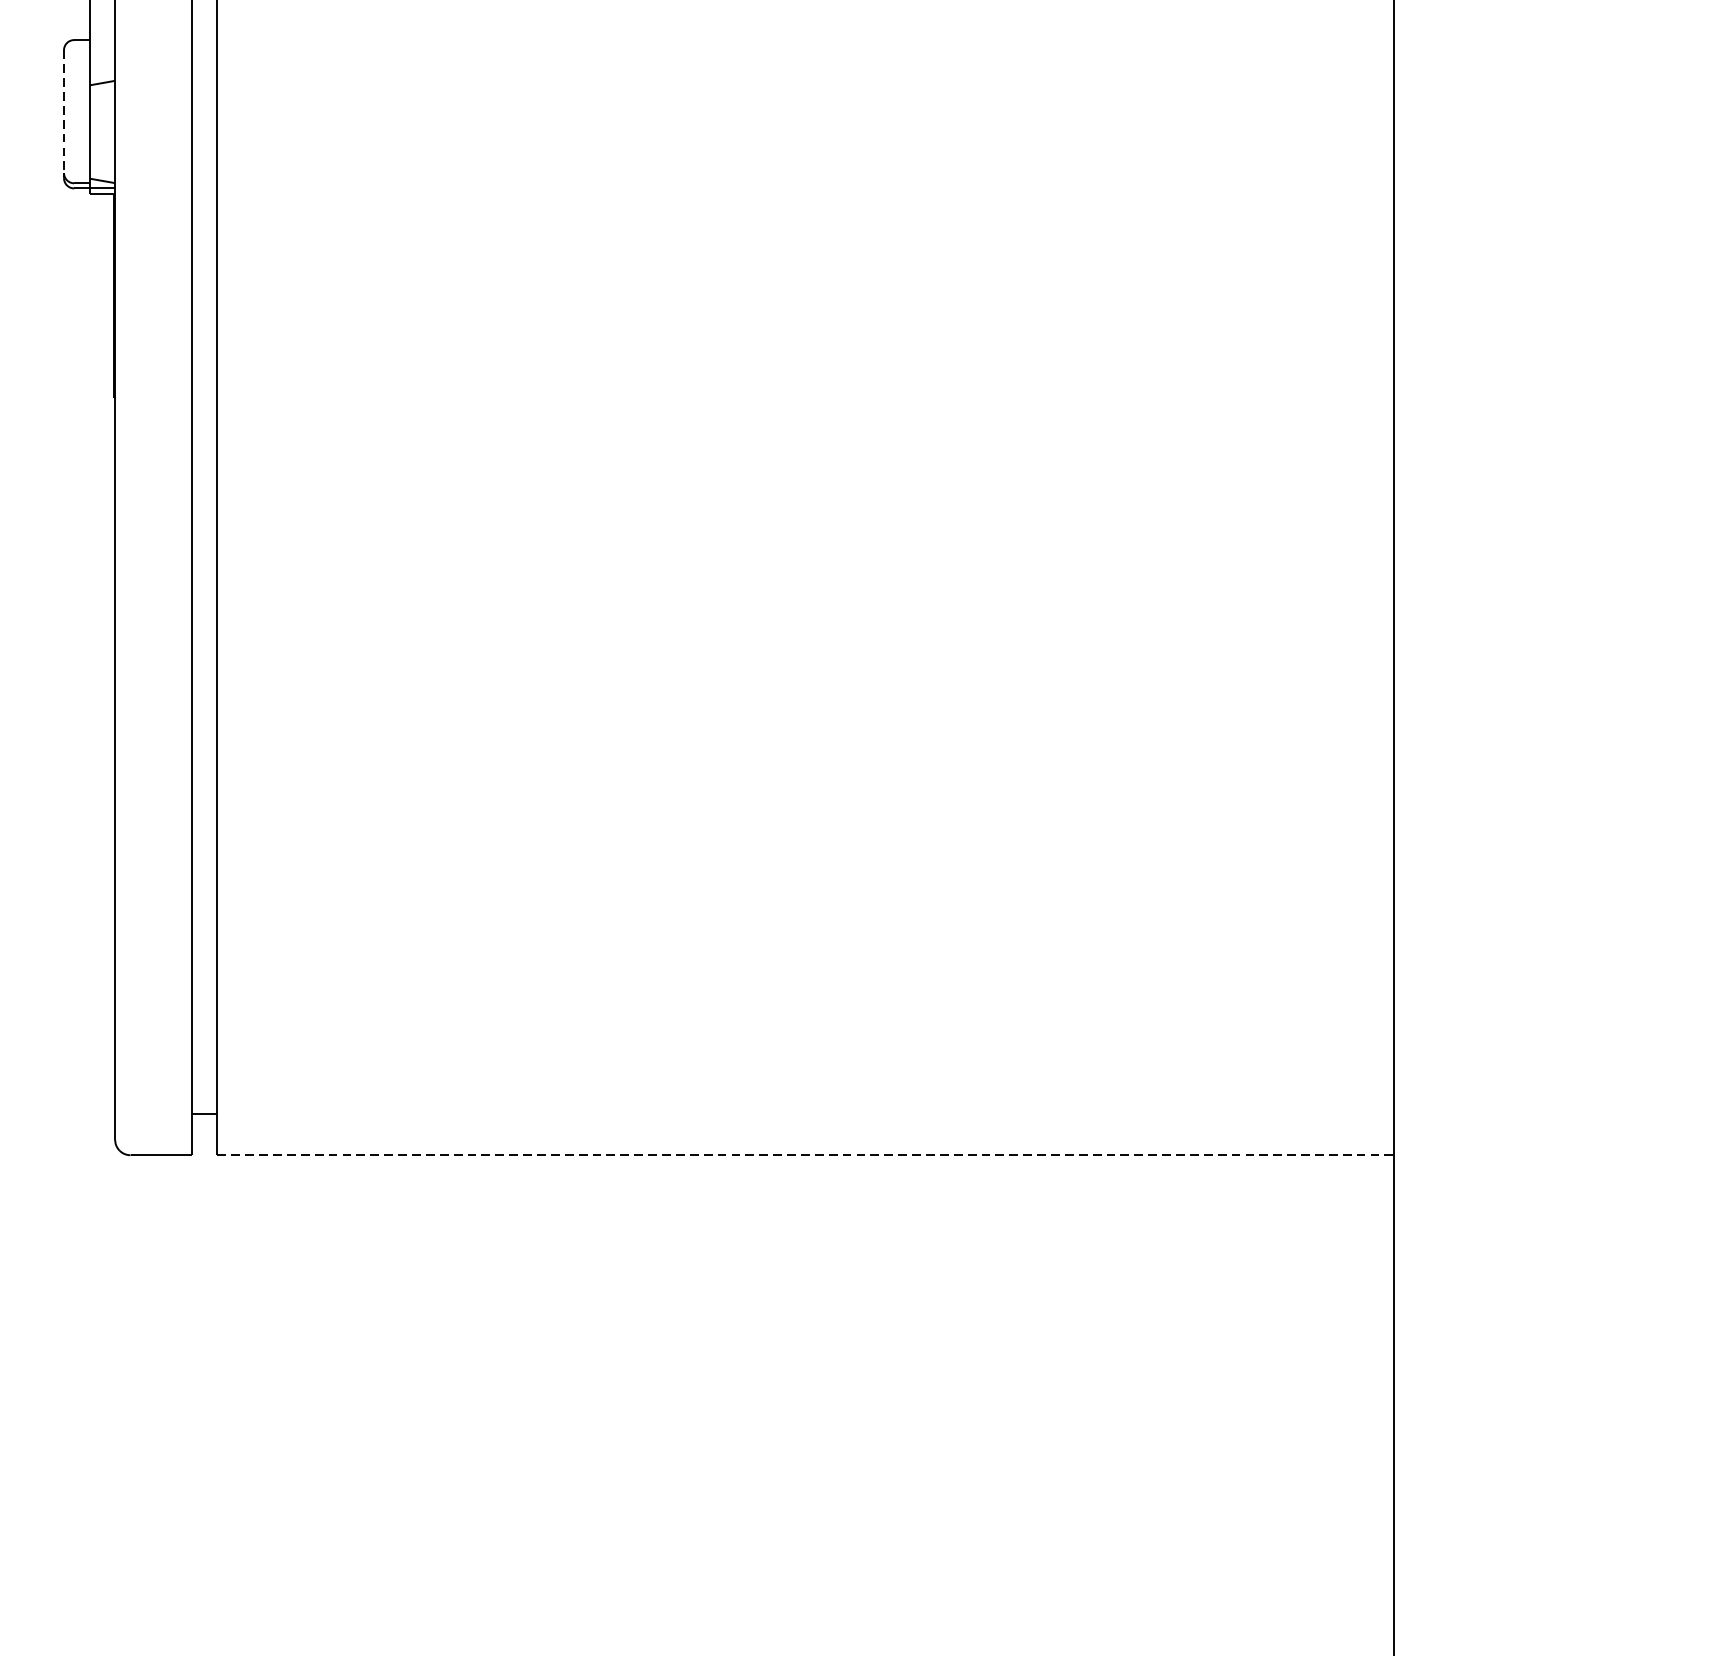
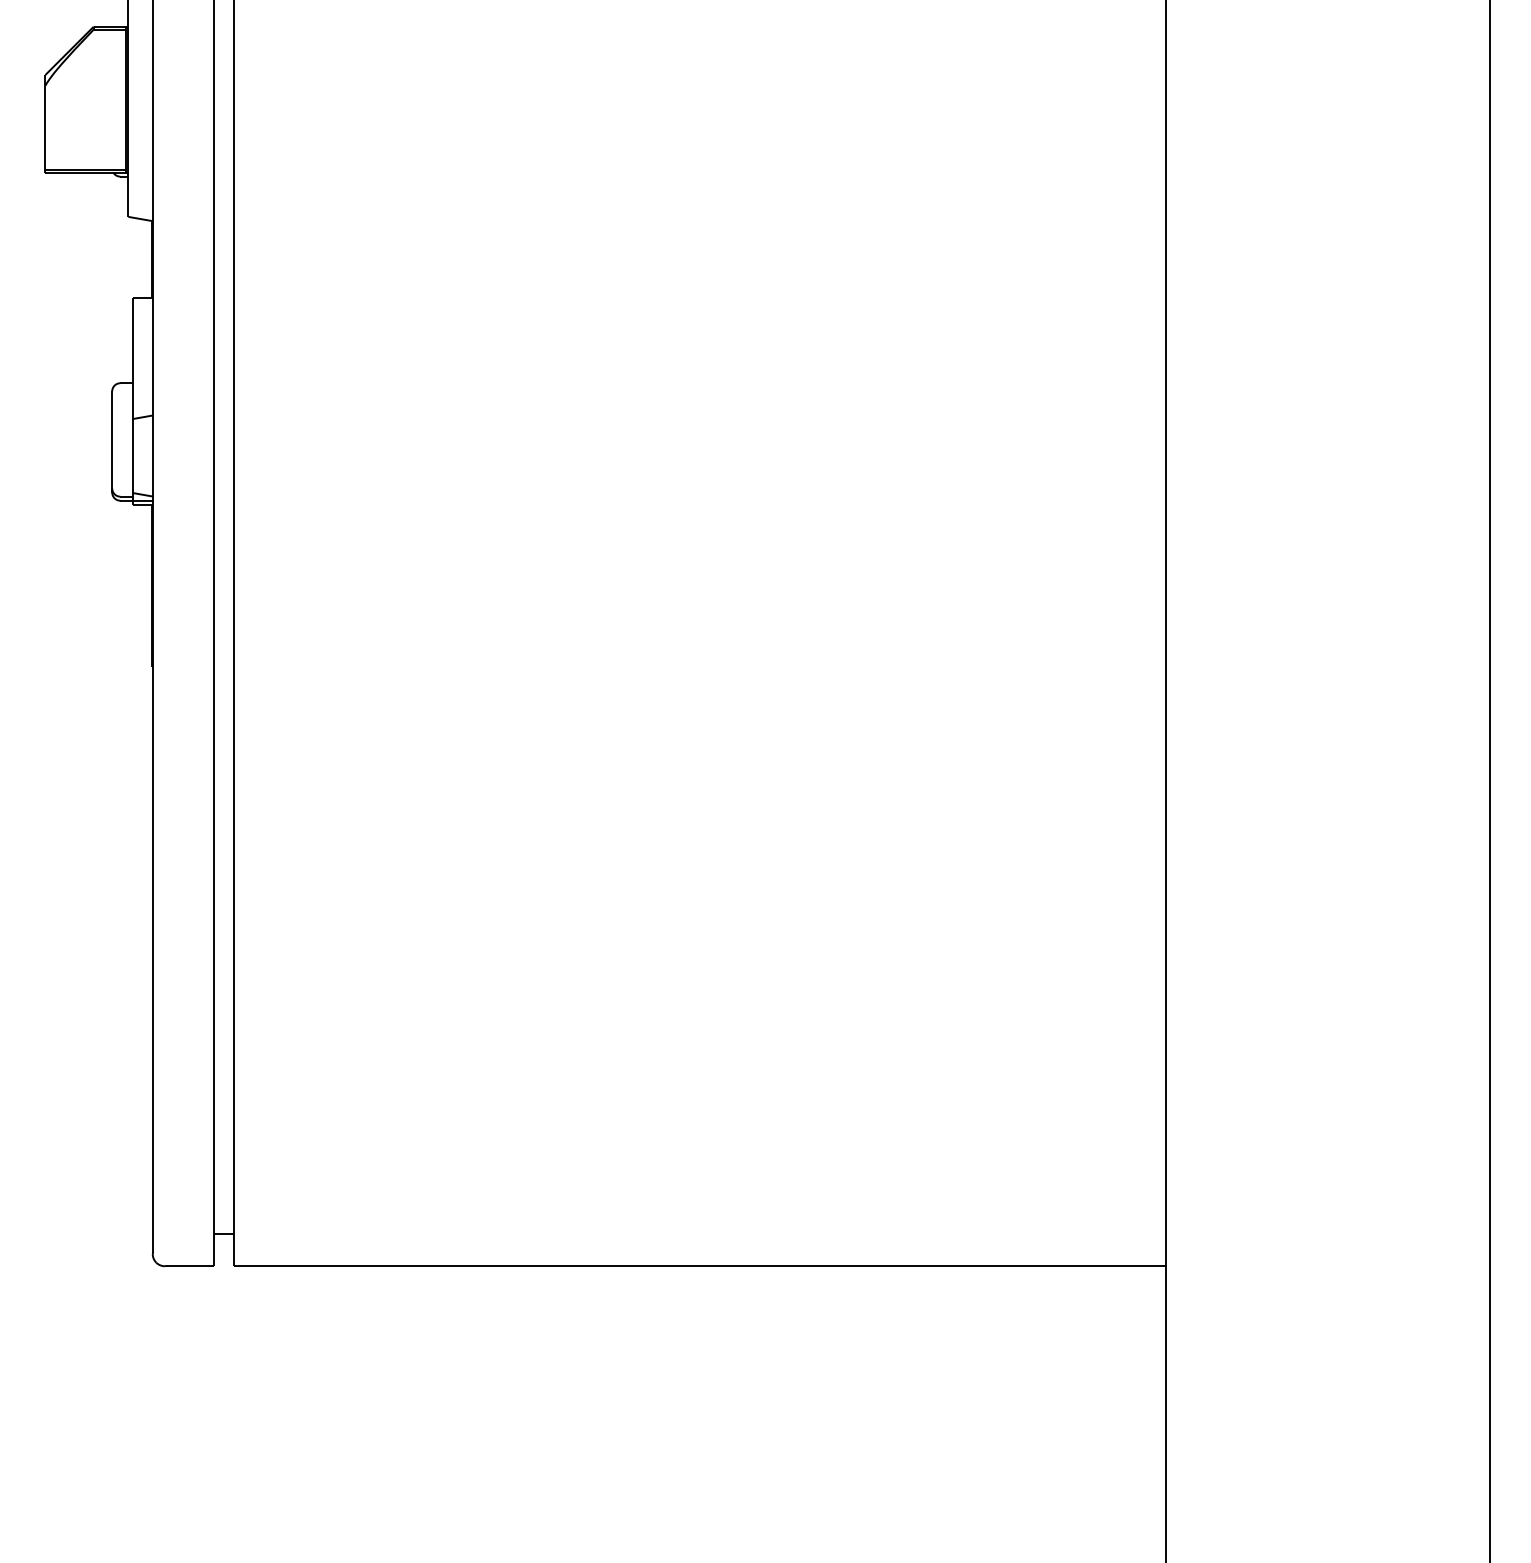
line: (64, 111) -> (112, 439), dashed -> solid
line: (805, 1155) -> (699, 1266), dashed -> solid

